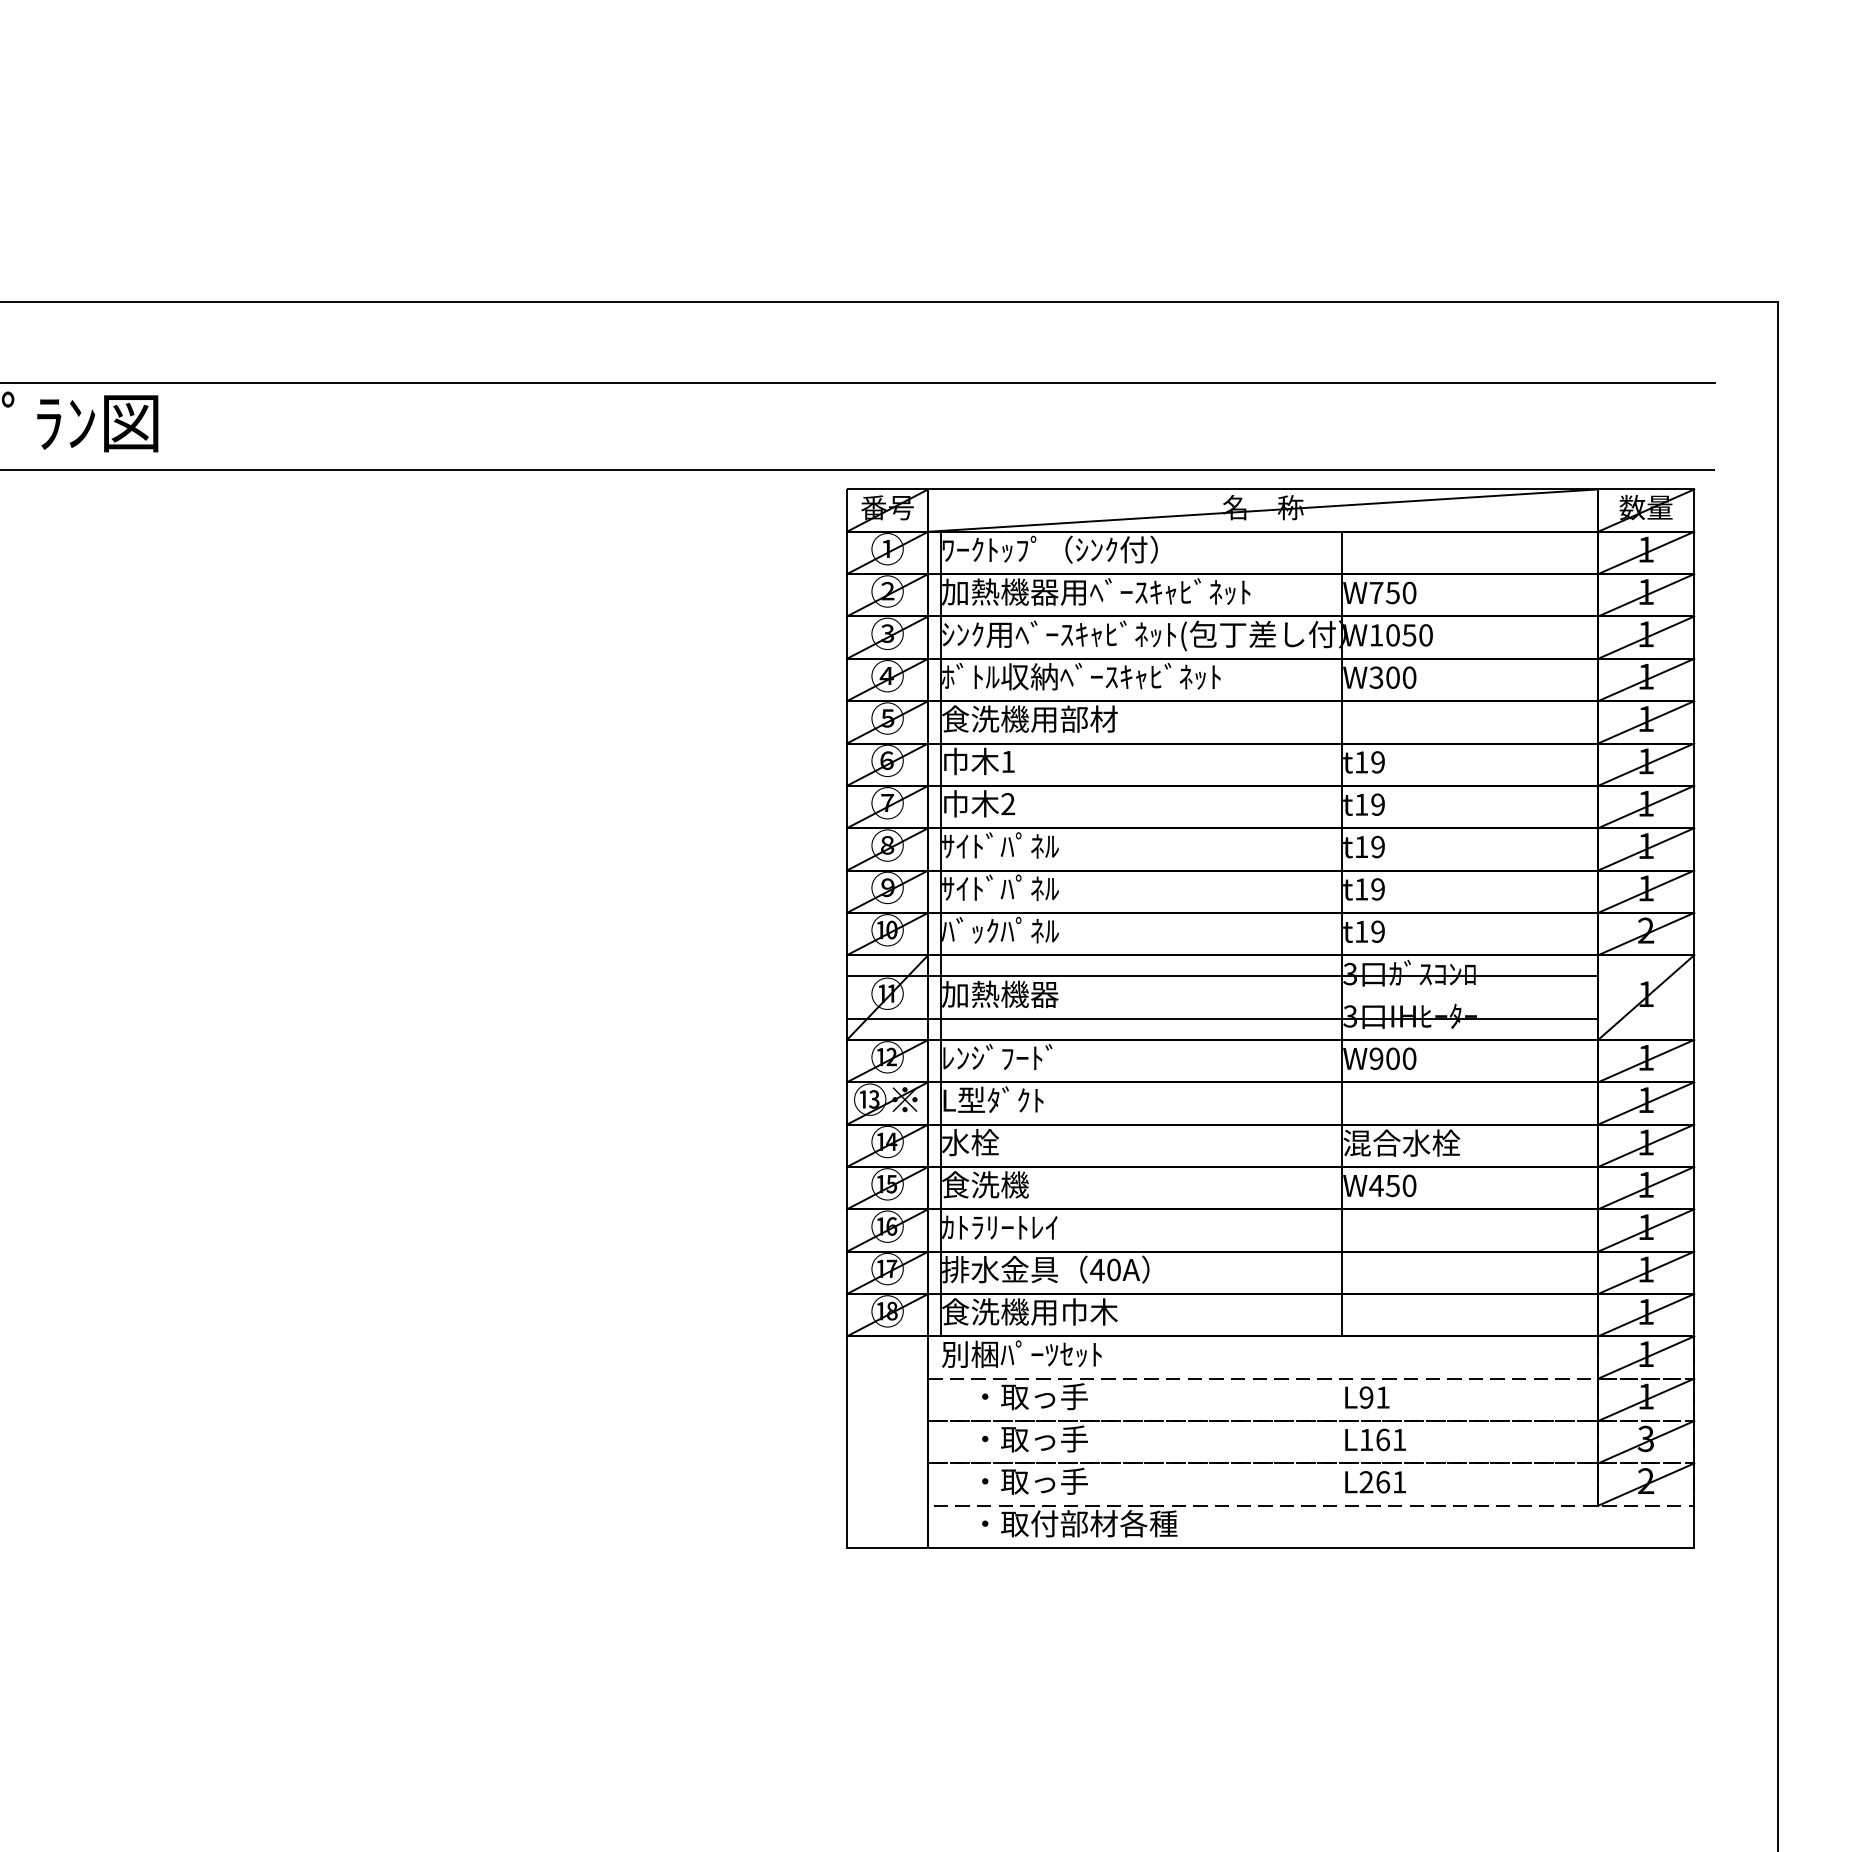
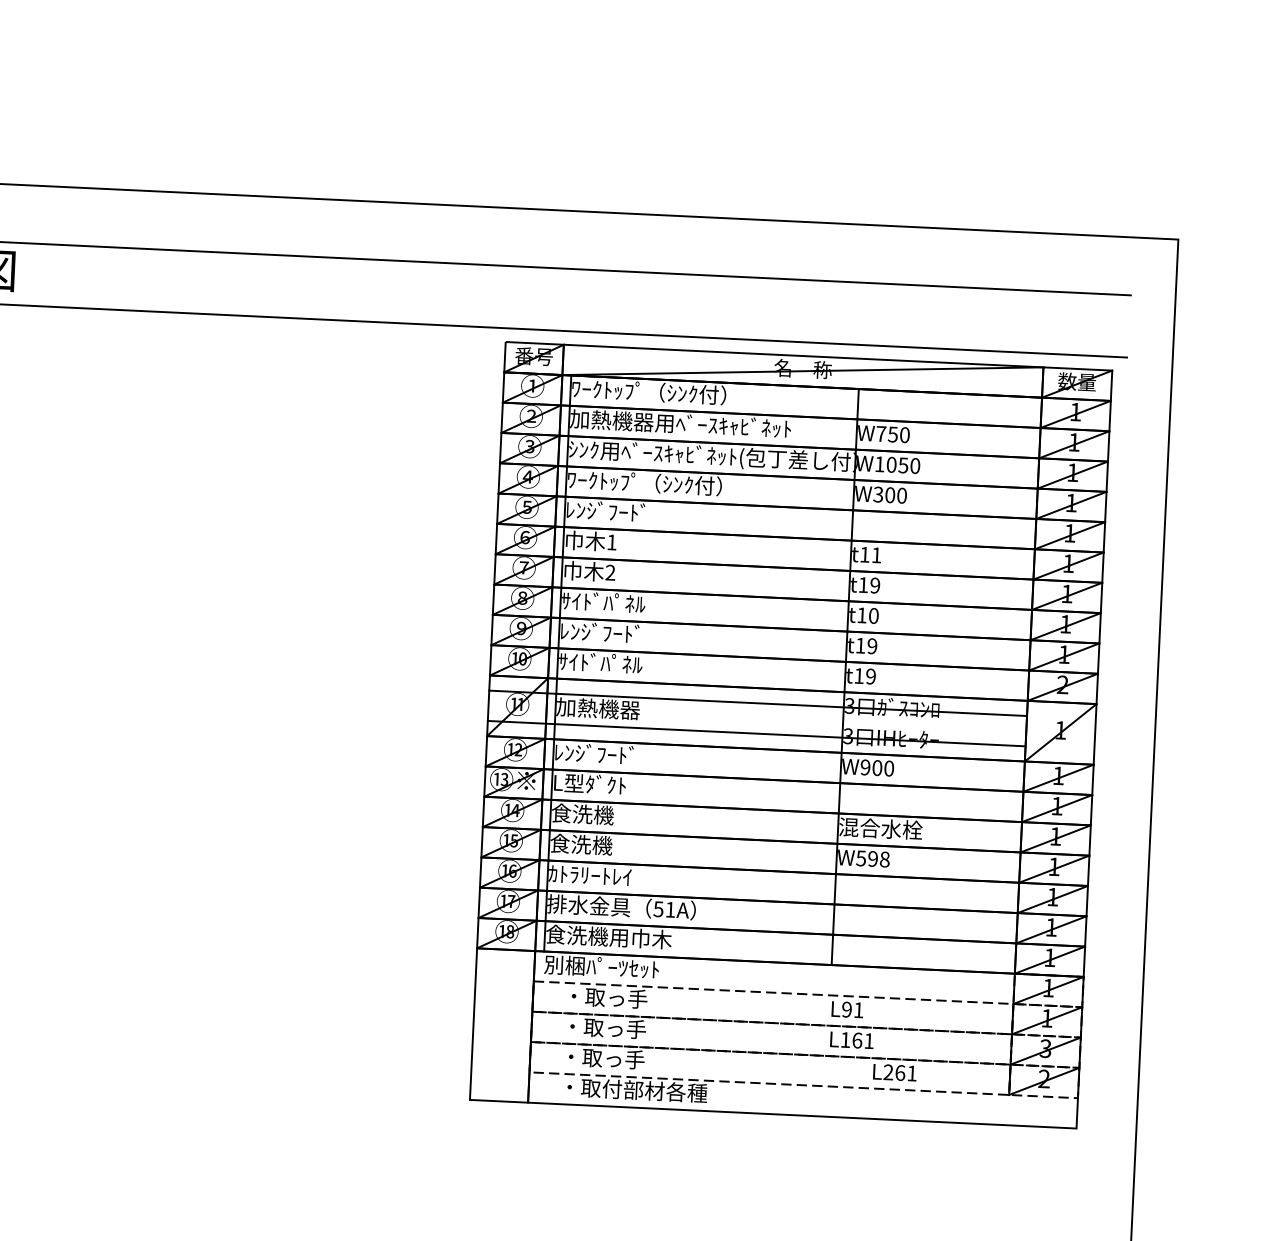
text: (1081, 676) -> (667, 483), ﾎﾞﾄﾙ収納ﾍﾞｰｽｷｬﾋﾞﾈｯﾄ -> ﾜｰｸﾄｯﾌﾟ（ｼﾝｸ付）
text: (1029, 718) -> (628, 512), 食洗機用部材 -> ﾚﾝｼﾞﾌｰﾄﾞ
text: (1377, 762) -> (876, 555), t19 -> t11
text: (1377, 847) -> (873, 616), t19 -> t10
text: (1000, 887) -> (602, 632), ｻｲﾄﾞﾊﾟﾈﾙ -> ﾚﾝｼﾞﾌｰﾄﾞ
text: (970, 930) -> (579, 661), ﾊﾞｯｸﾊﾟﾈﾙ -> ｻｲﾄﾞﾊﾟﾈﾙ
text: (985, 1142) -> (582, 814), 水栓 -> 食洗機
text: (1392, 1185) -> (872, 858), W450 -> W598
text: (1105, 1269) -> (664, 909), 40A -> 51A
text: (1375, 1482) -> (894, 1072), moved

